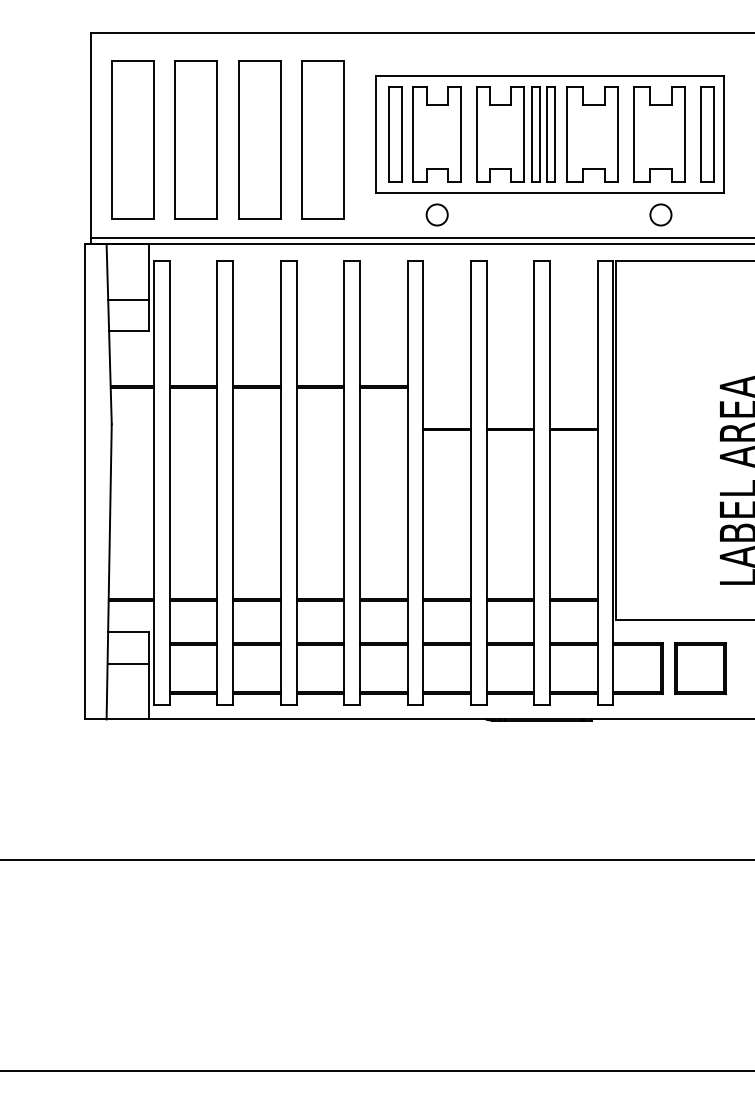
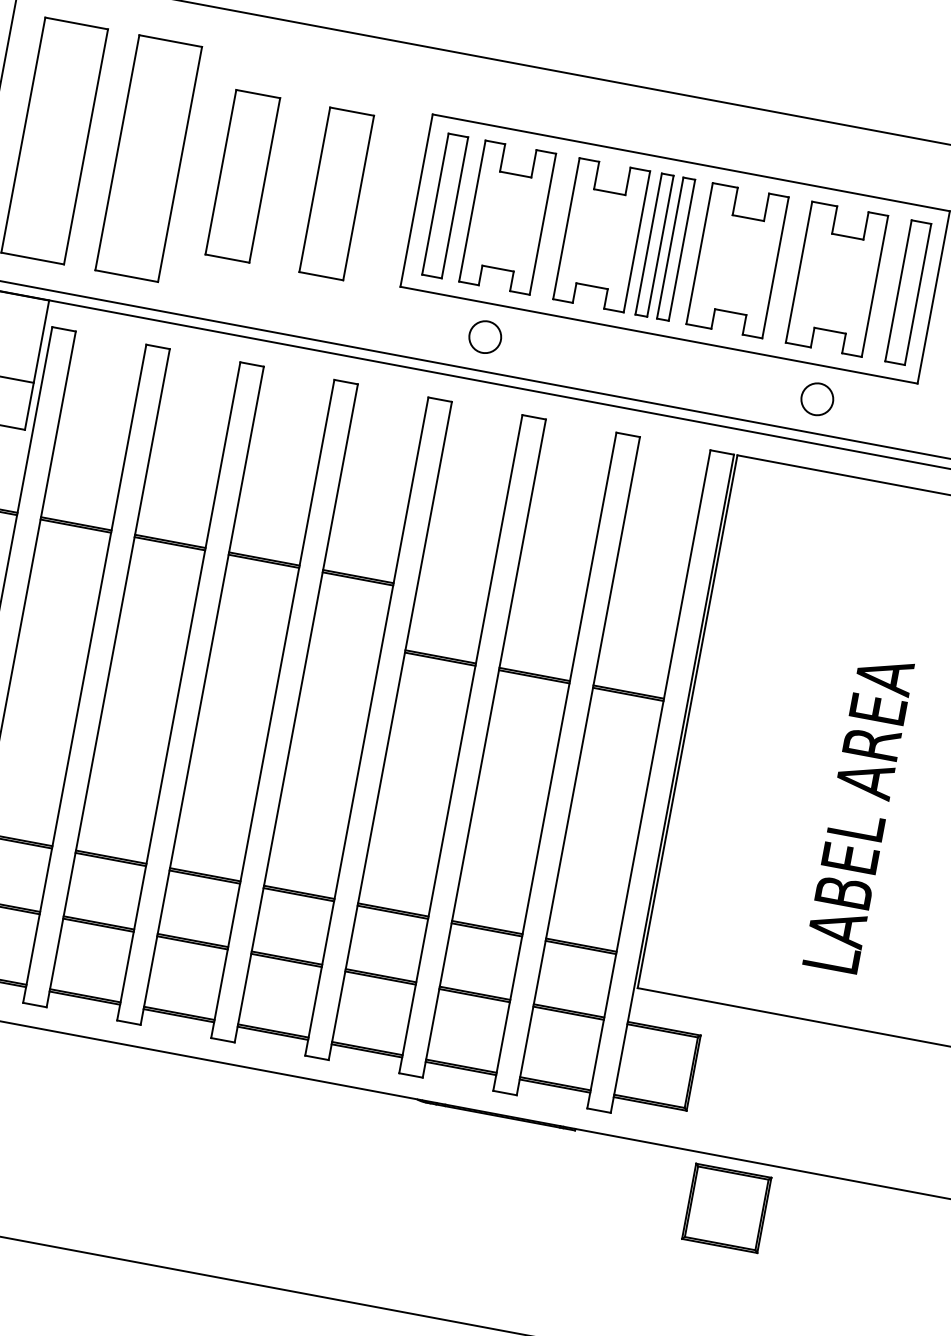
part: (259, 139) -> (242, 175), size x0.7
part: (322, 139) -> (335, 193), size x0.7
part: (700, 668) -> (726, 1208), moved

